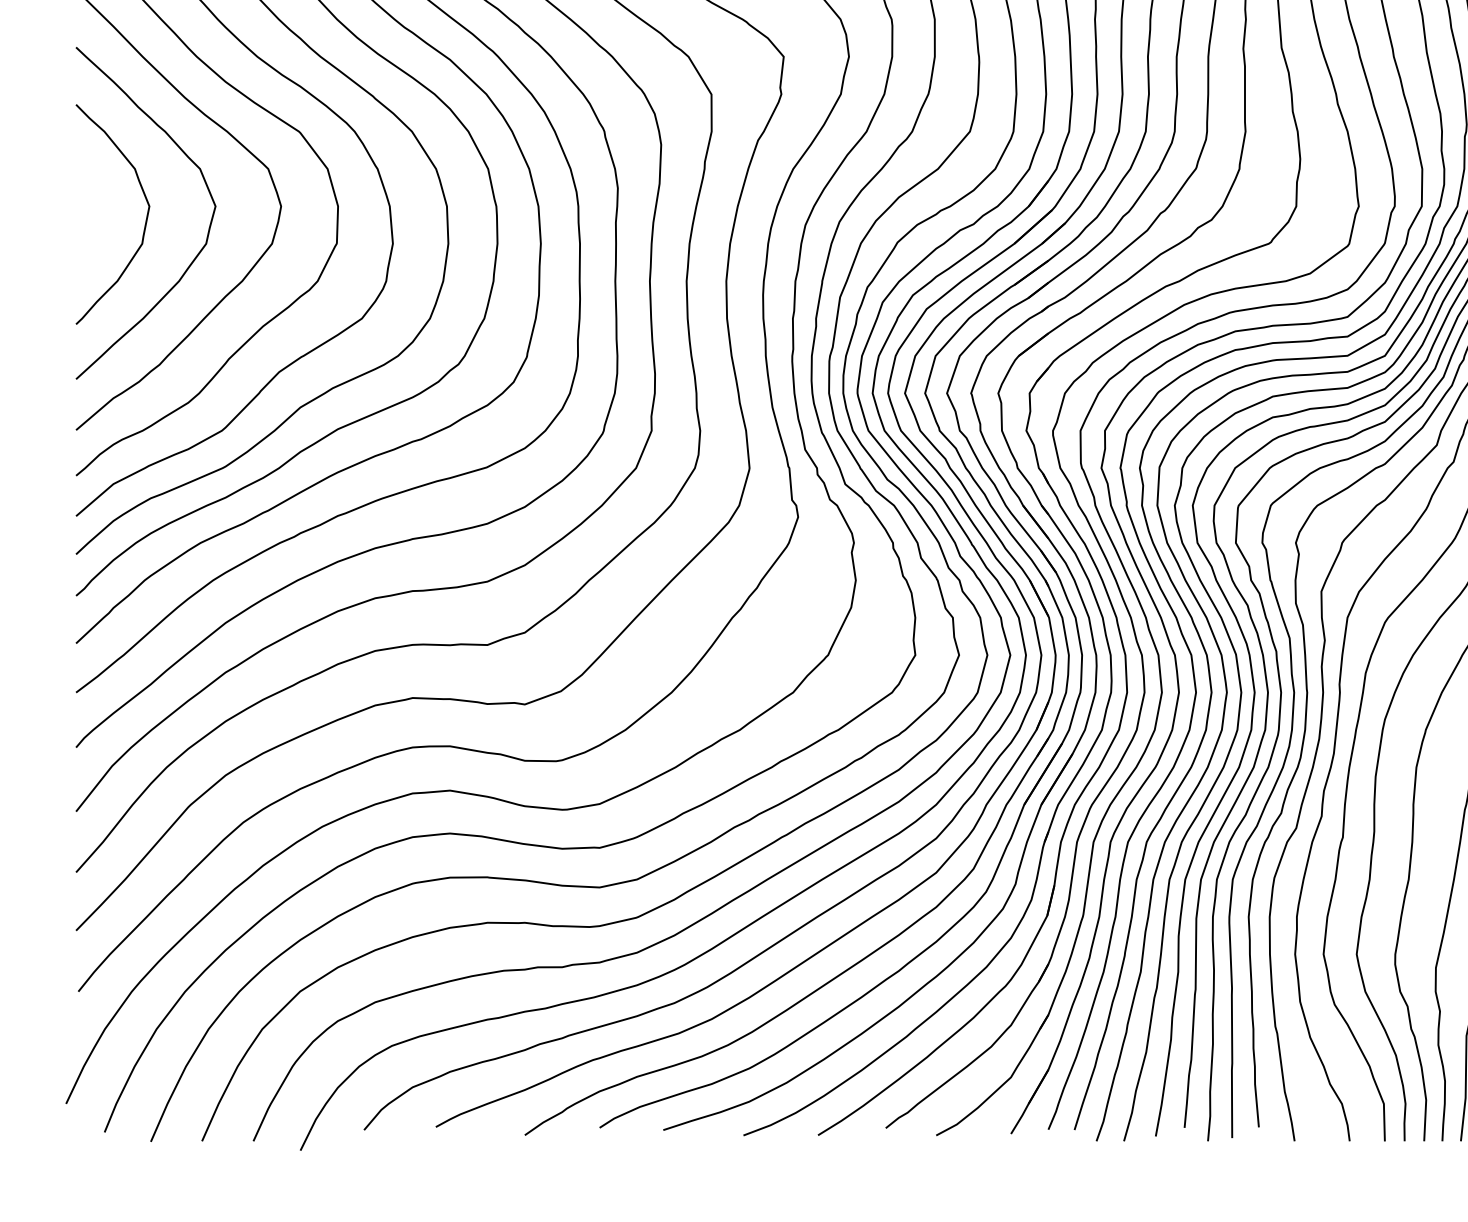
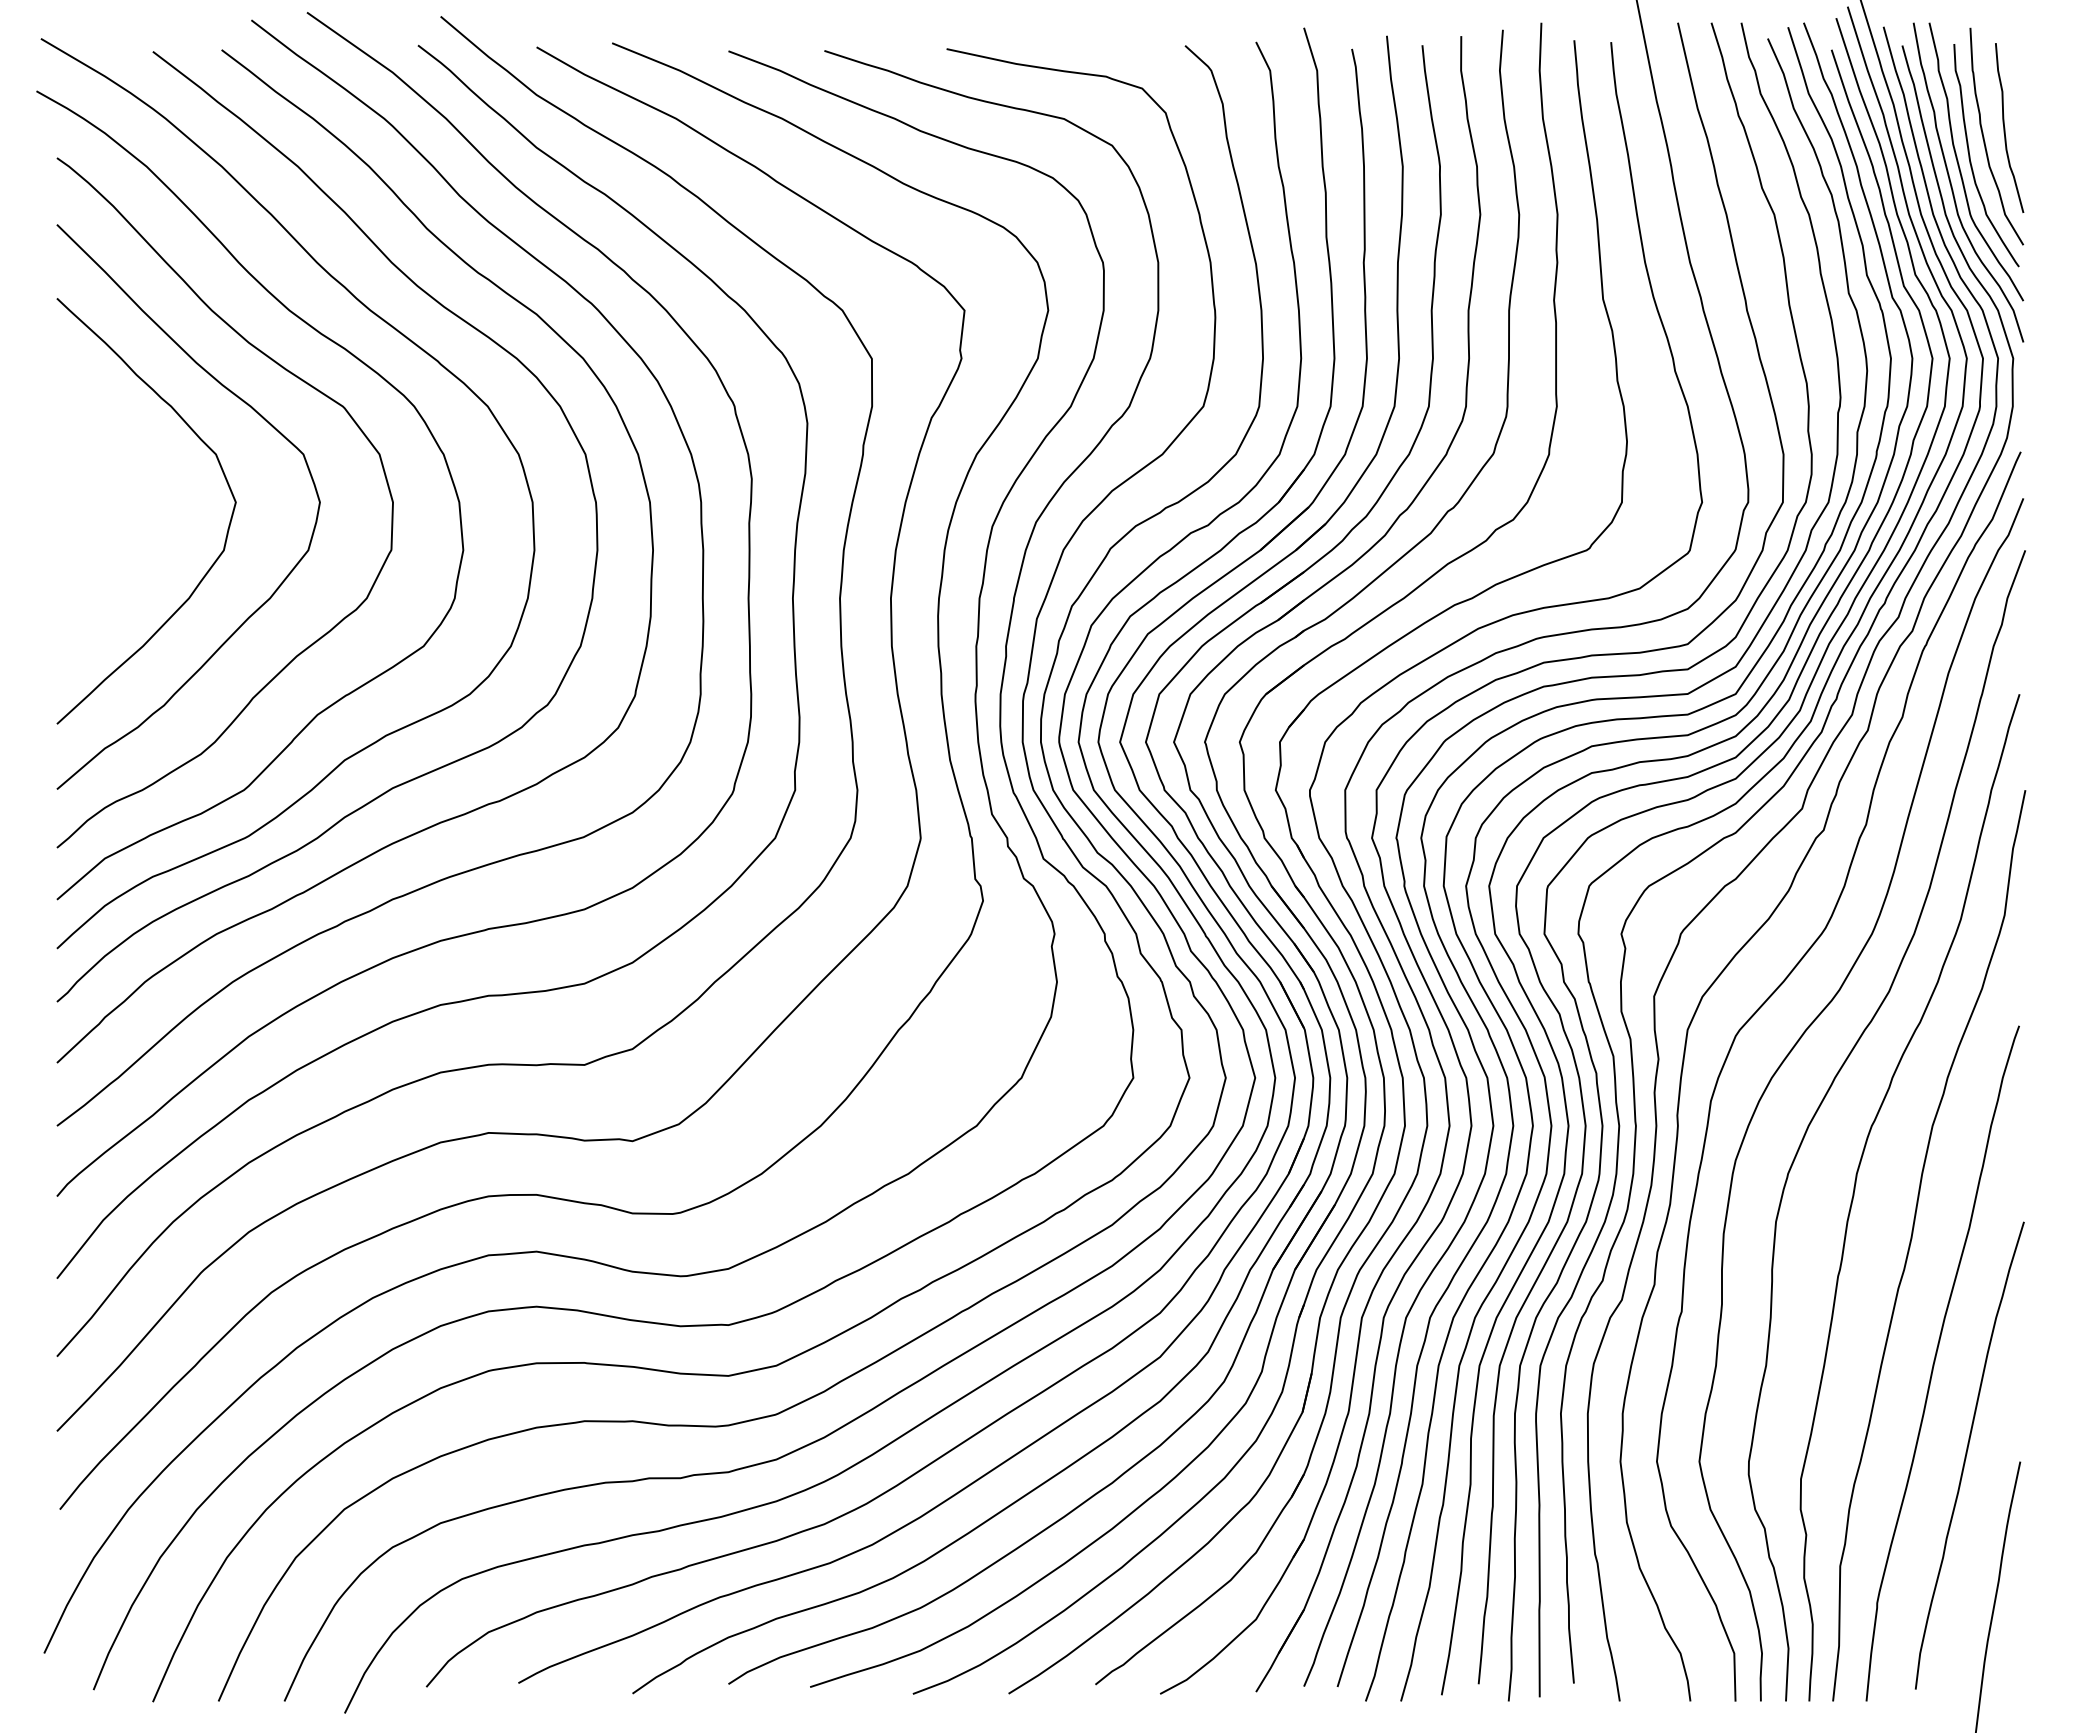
curve: (145, 218) -> (146, 518), removed

